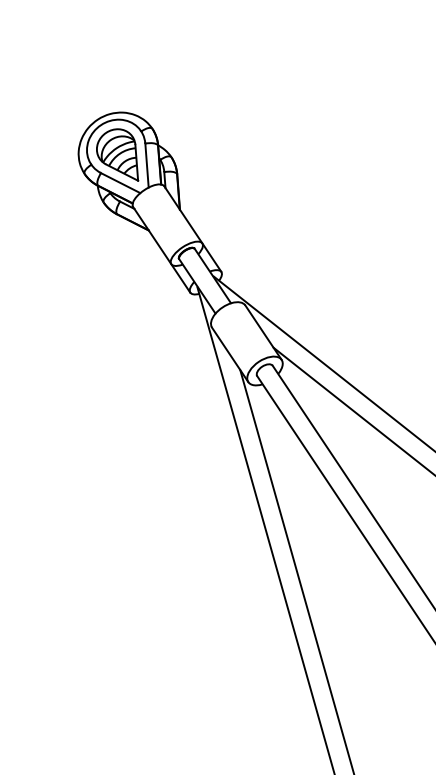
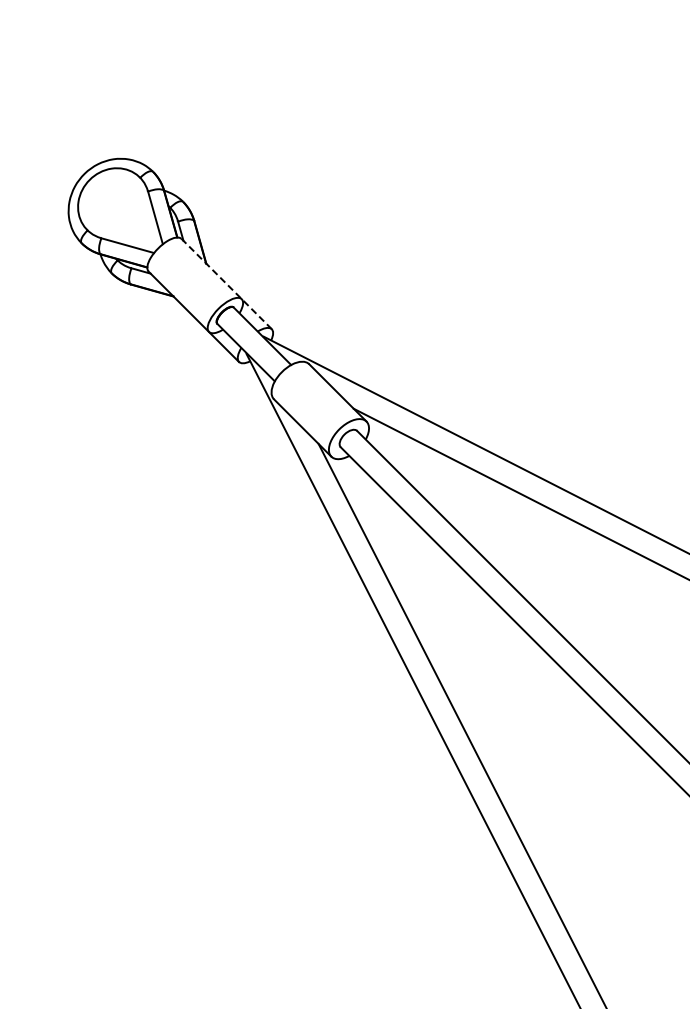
part: (119, 153) -> (119, 209), removed
line: (192, 228) -> (226, 283), solid -> dashed

